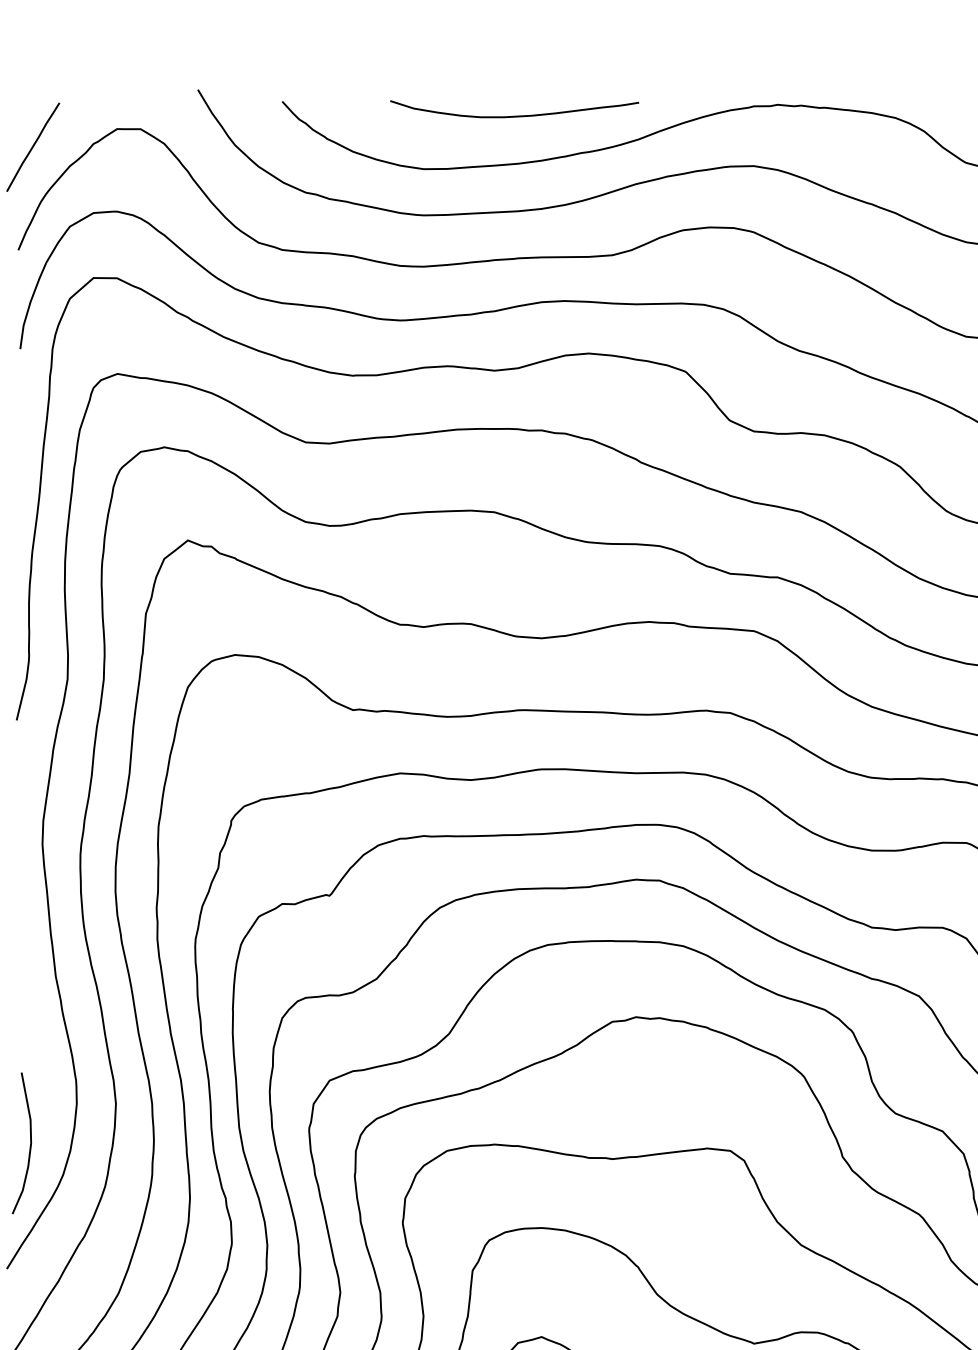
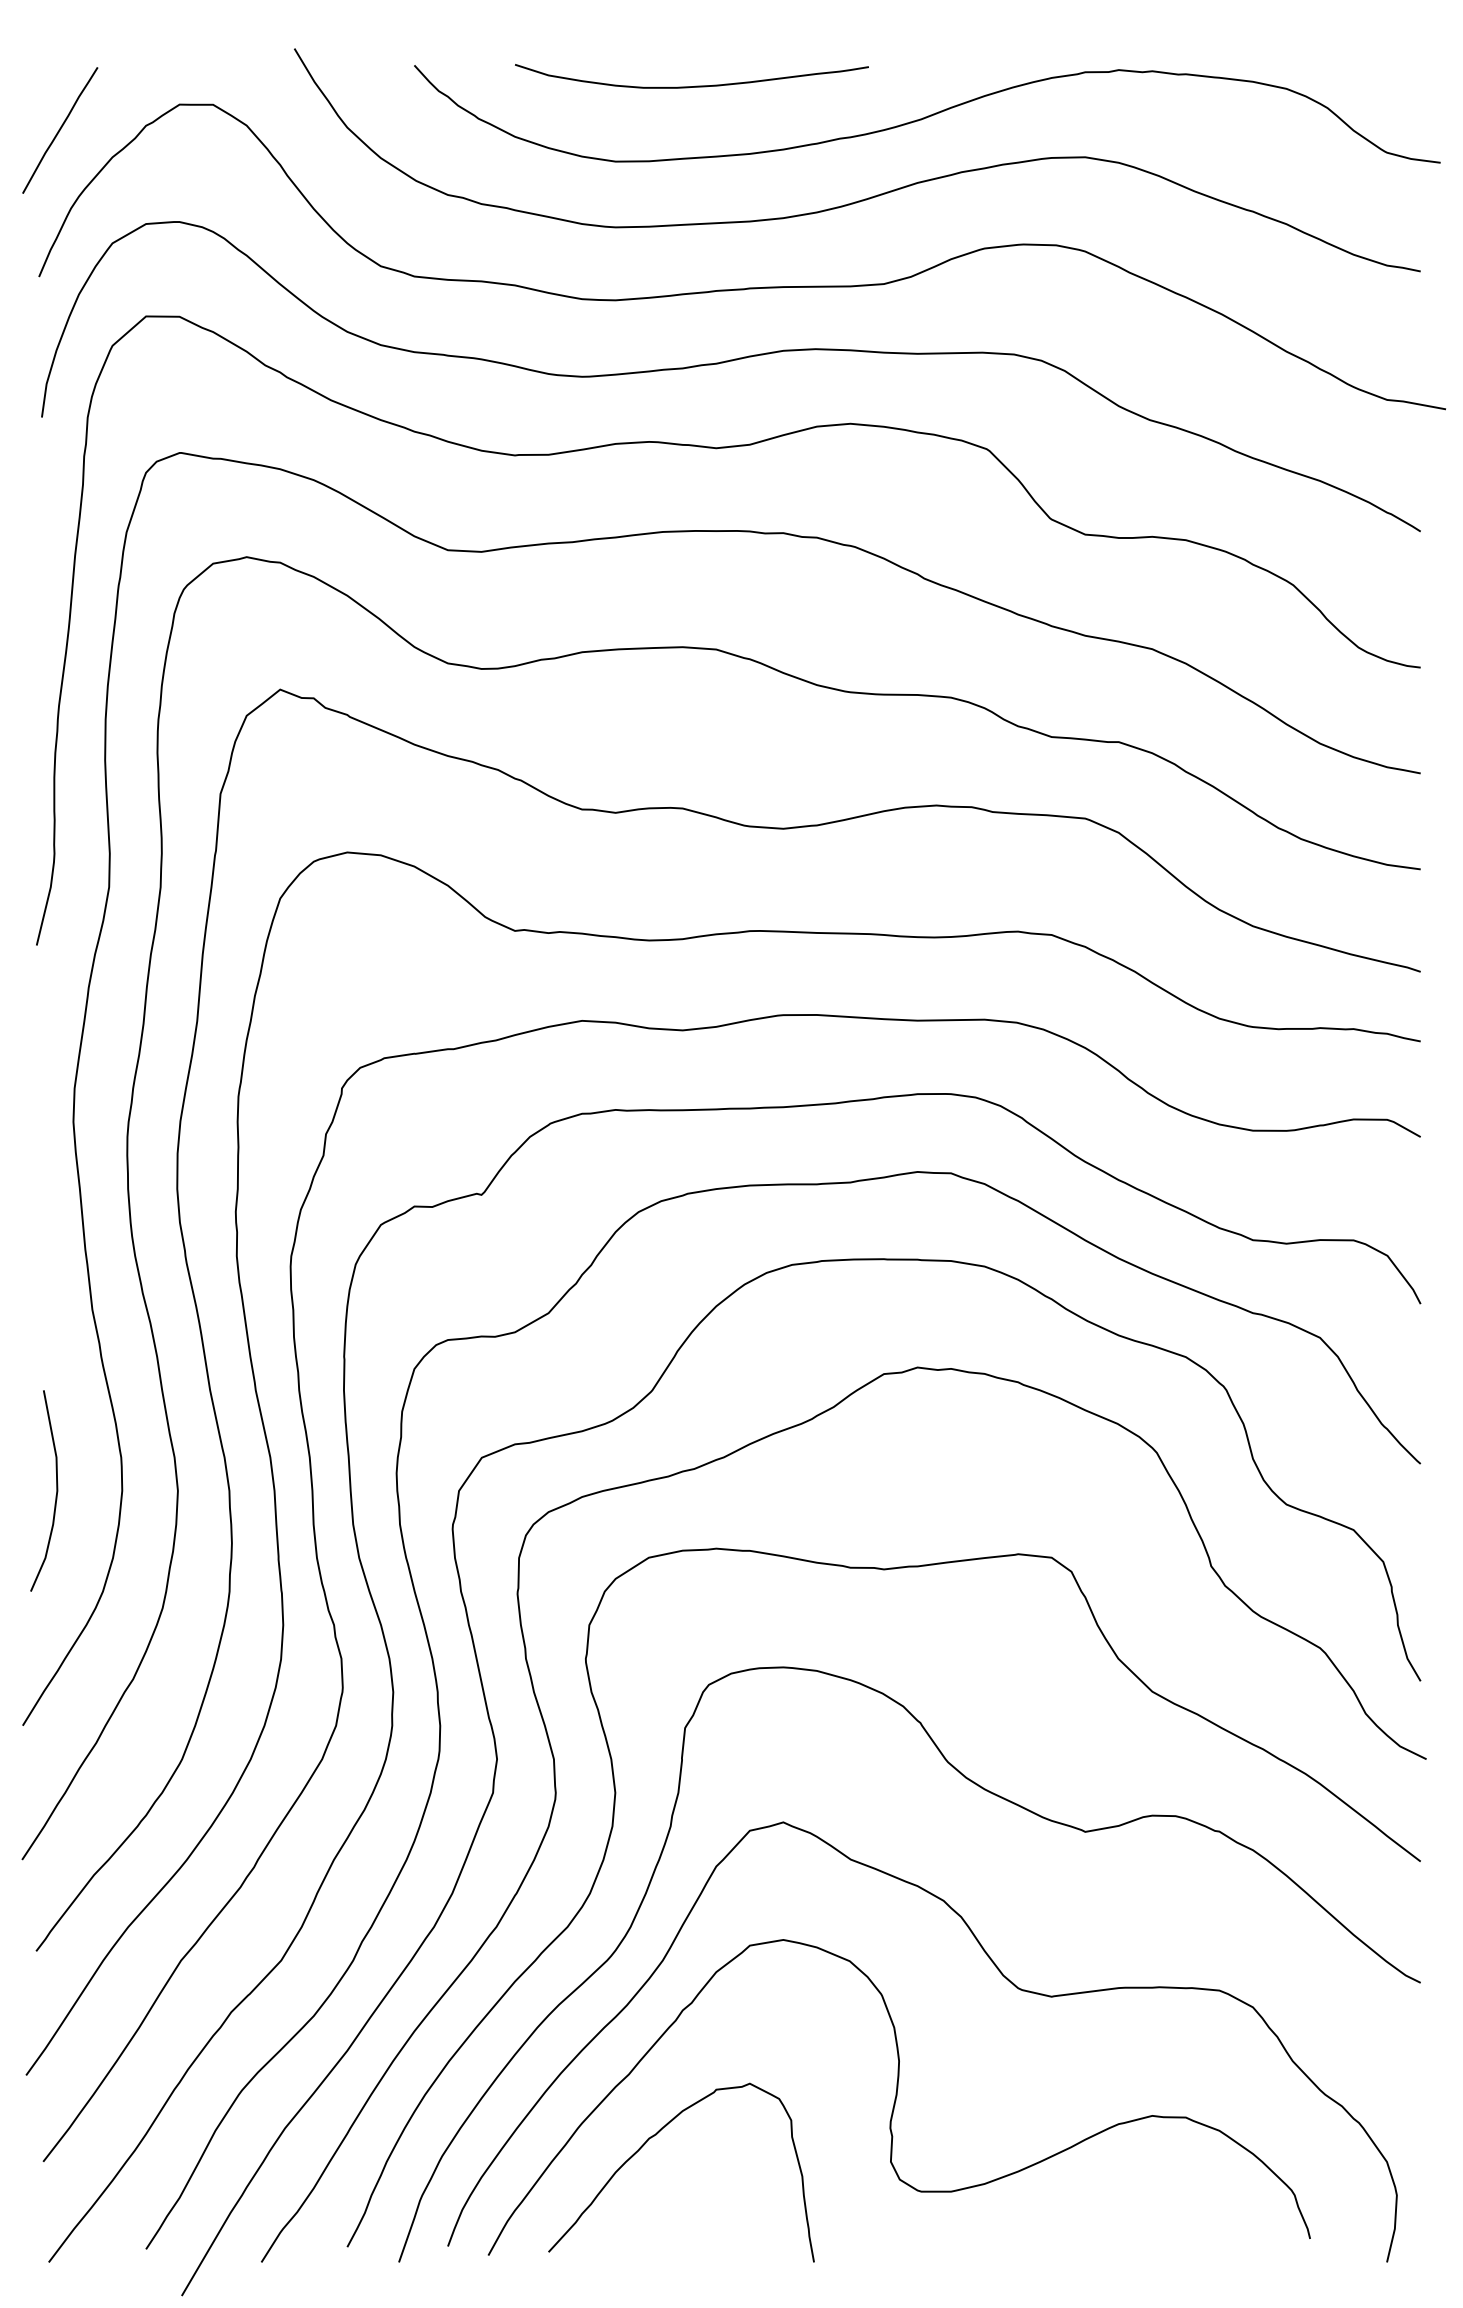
curve: (517, 115) -> (695, 85), moved
curve: (30, 1143) -> (56, 1490), moved

